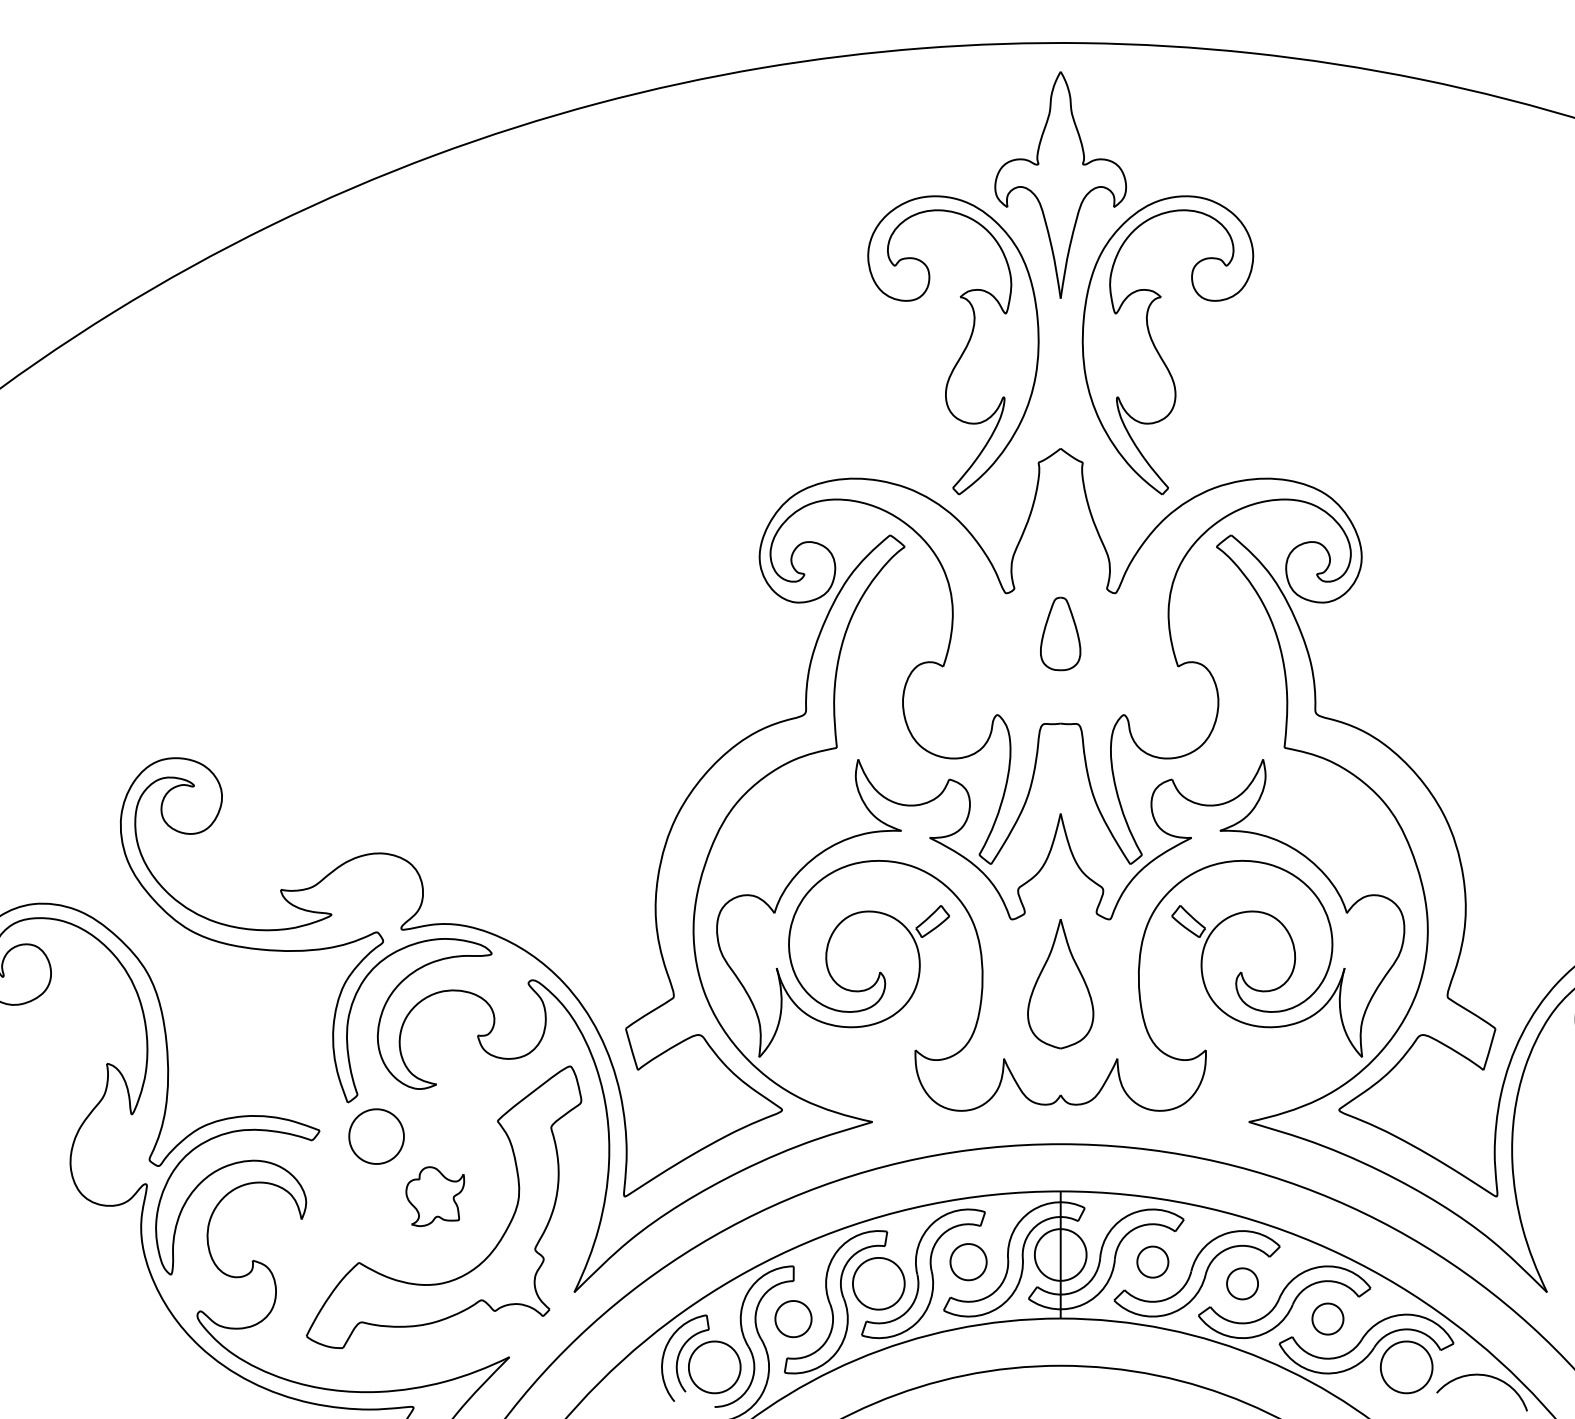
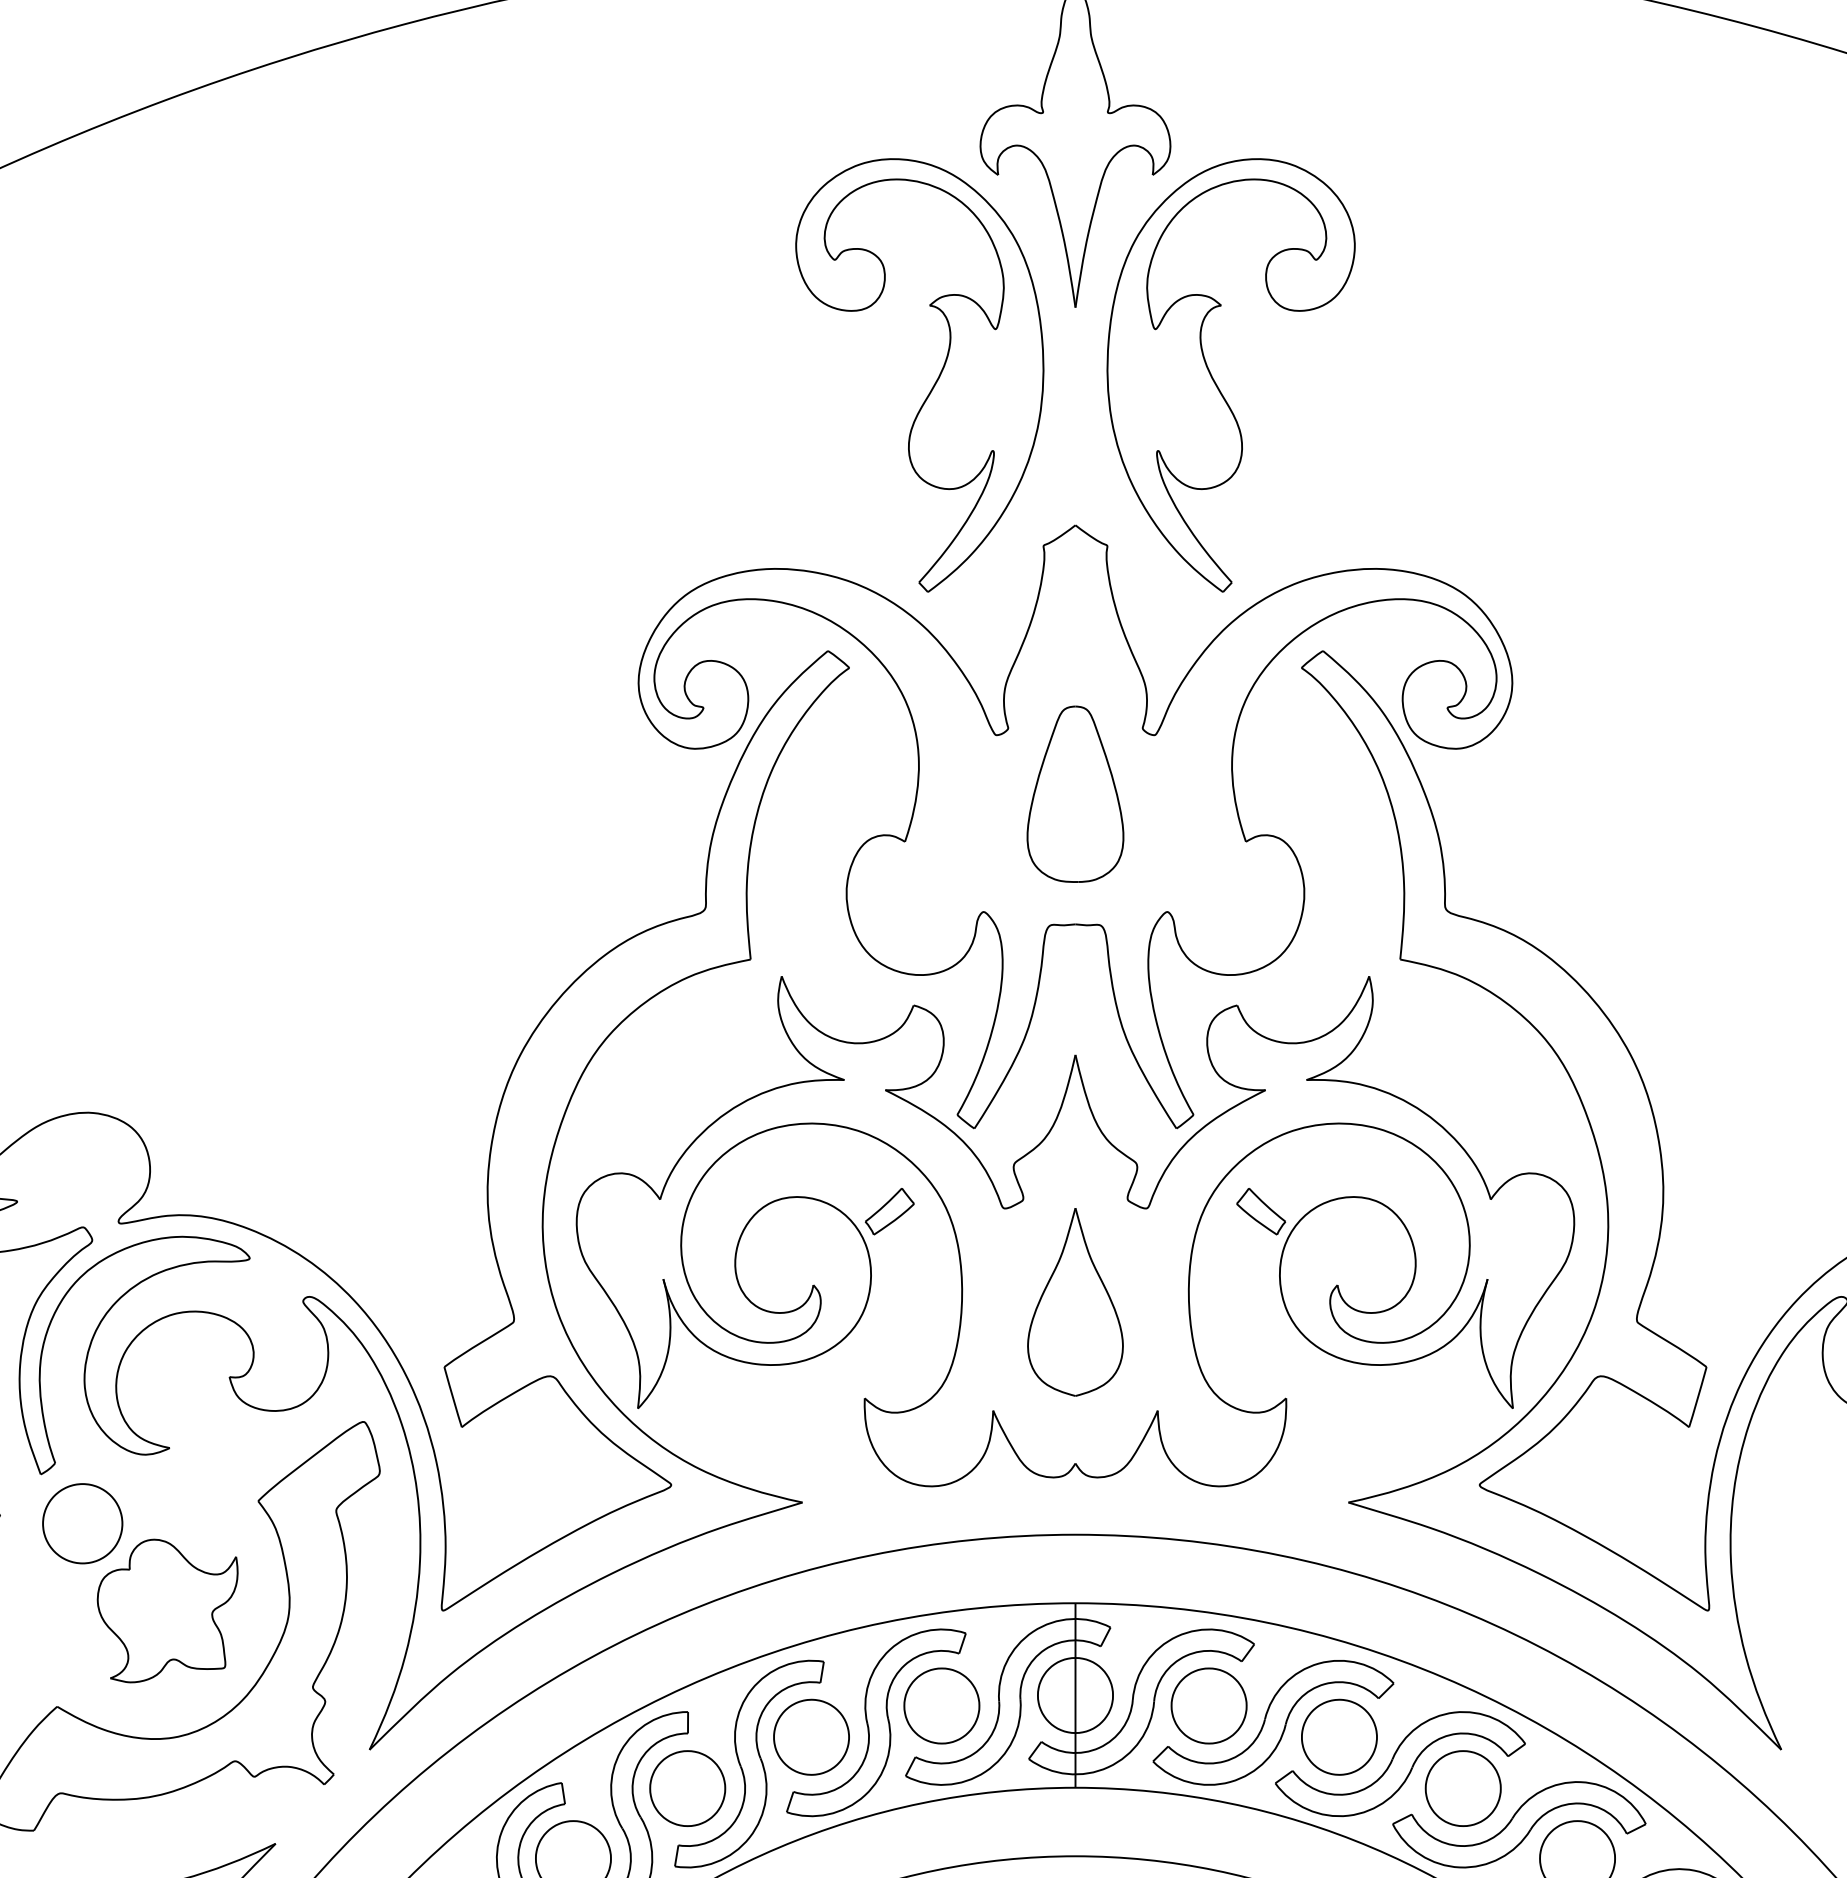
part: (1060, 633) -> (1075, 793), size x1.67
part: (435, 1196) -> (168, 1610), size x1.67
part: (968, 1261) -> (941, 1704), size x1.43
part: (1152, 1261) -> (1208, 1704), size x1.67
part: (1242, 1283) -> (1339, 1736), size x1.67
part: (793, 1318) -> (687, 1787), size x1.43
part: (1327, 1318) -> (1462, 1787), size x1.67

